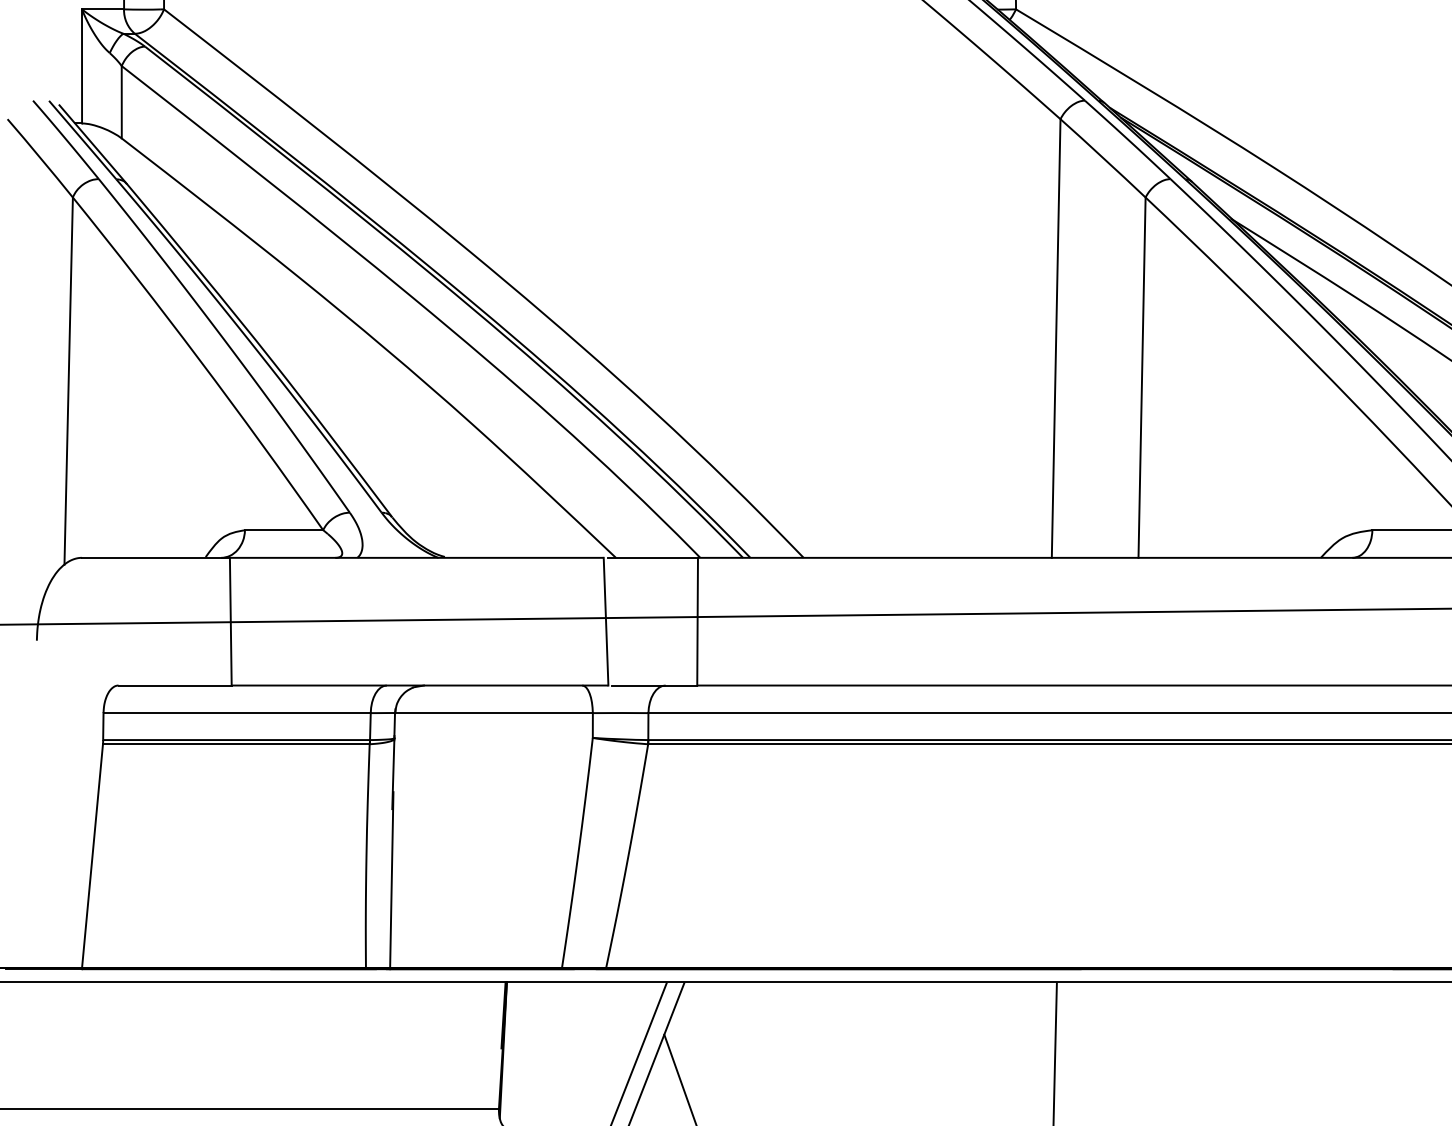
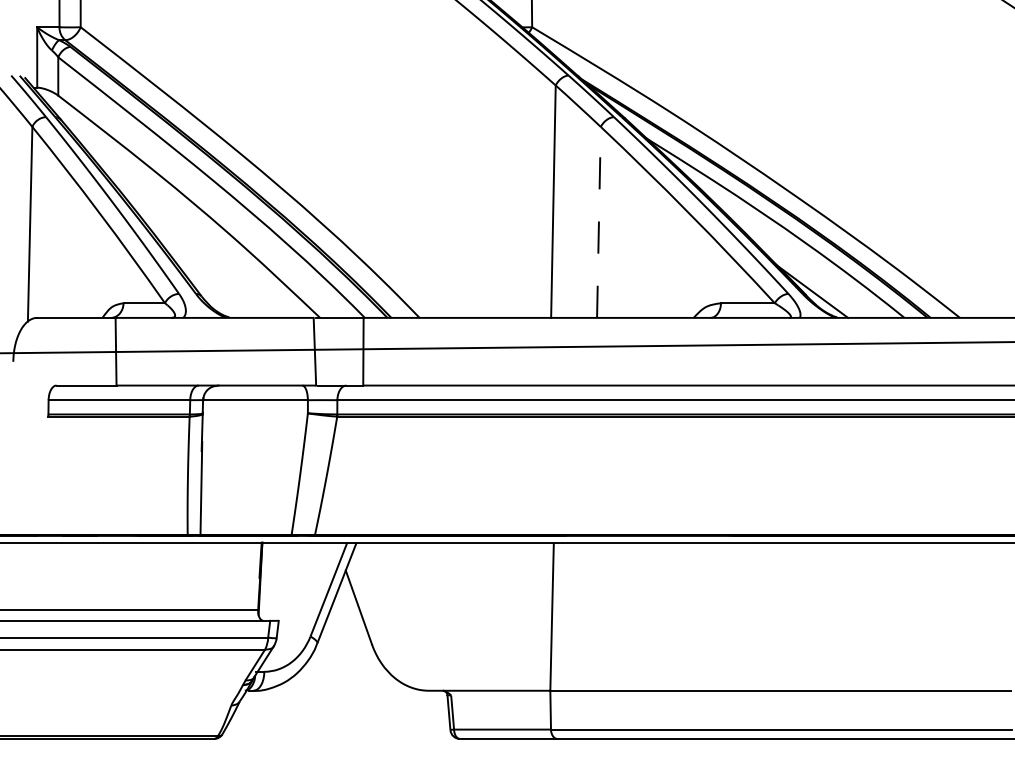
line: (1141, 375) -> (598, 221), solid -> dashed
line: (91, 855) -> (42, 475), removed

